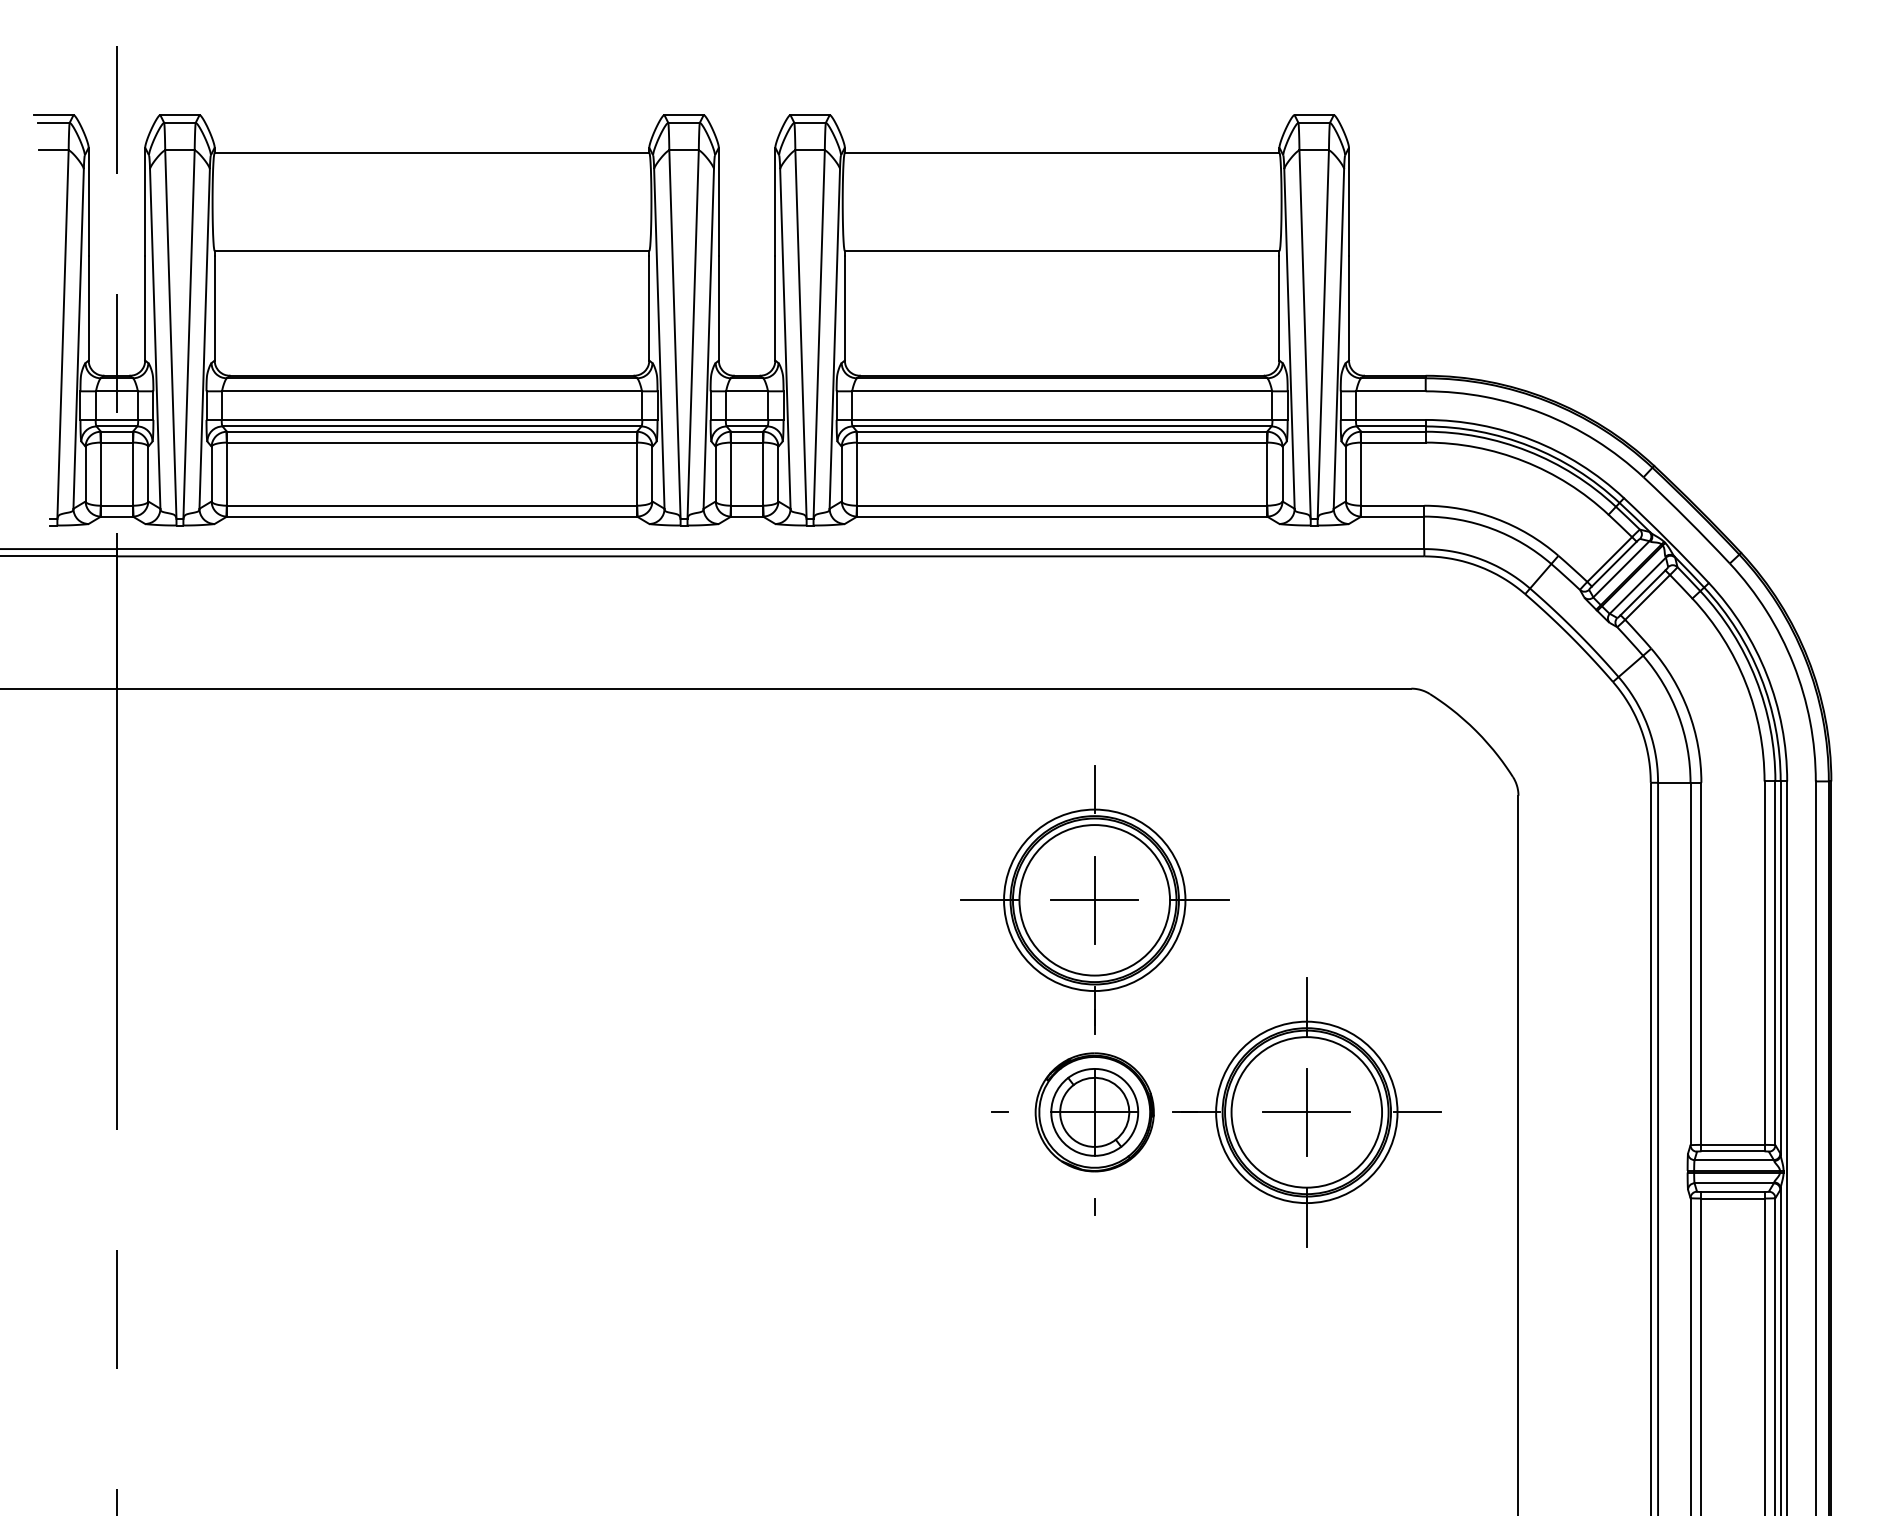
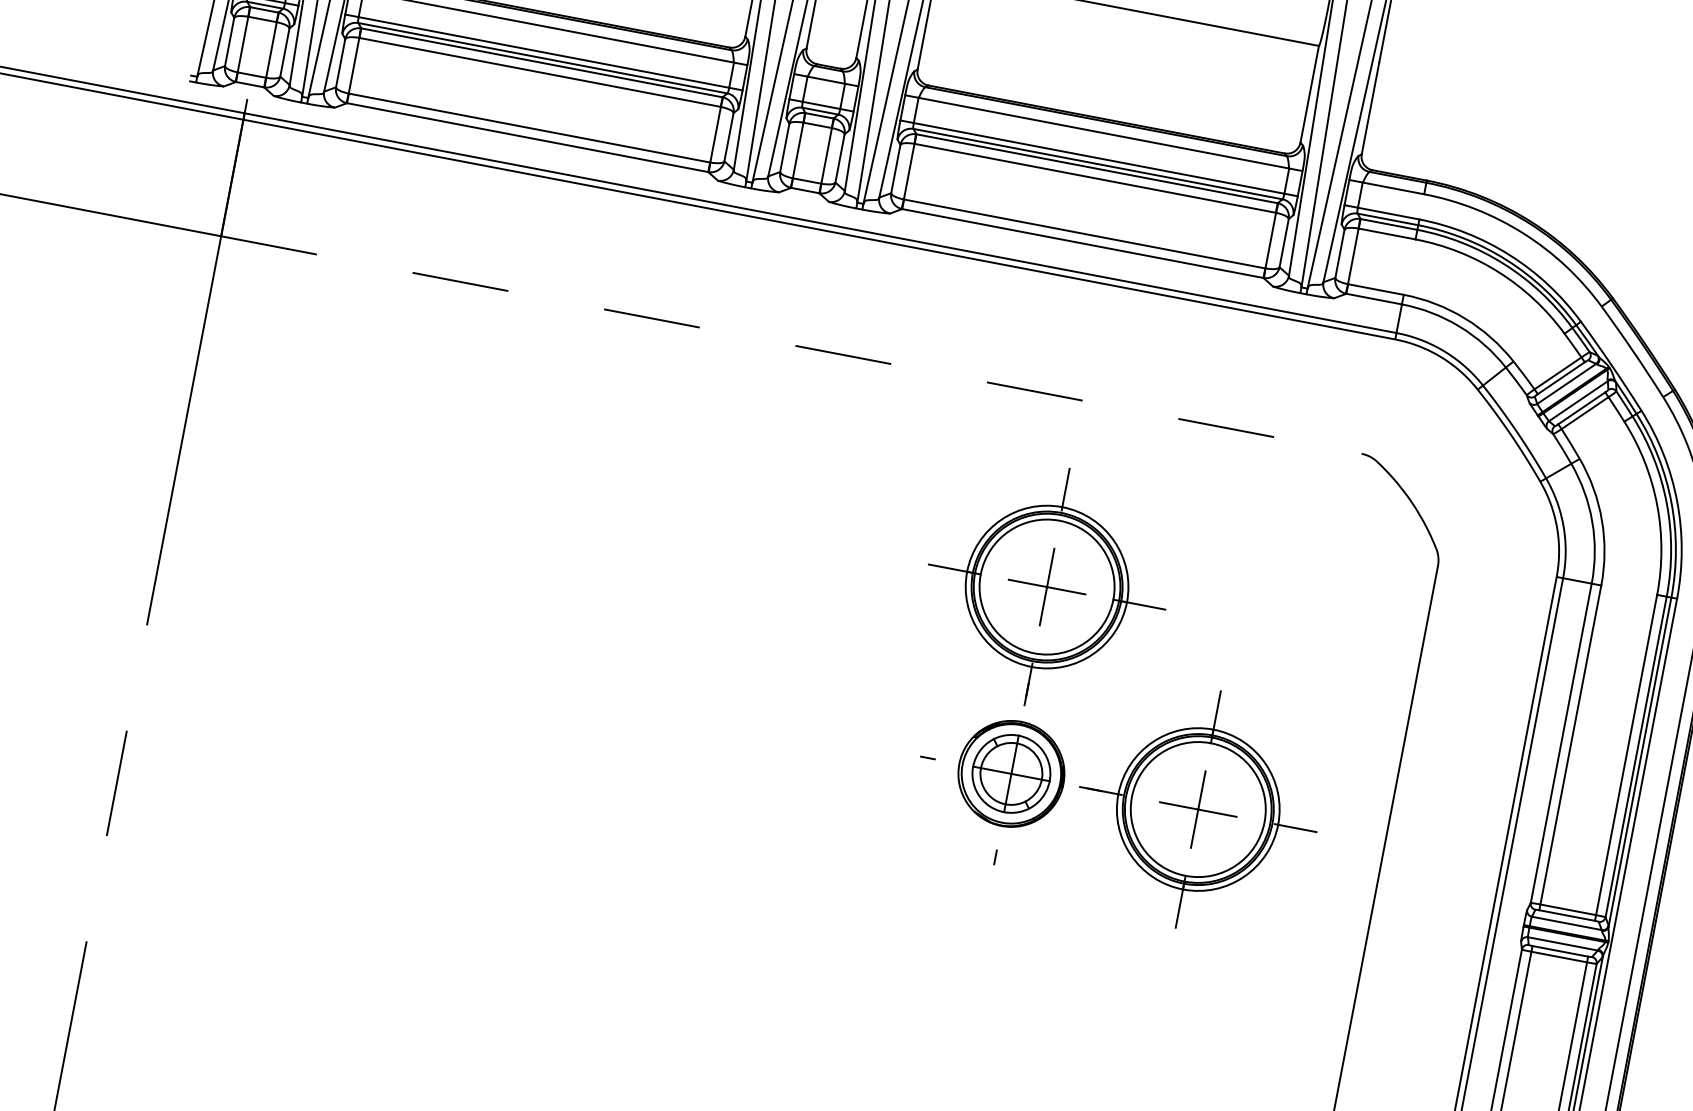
line: (764, 688) -> (791, 344), solid -> dashed

